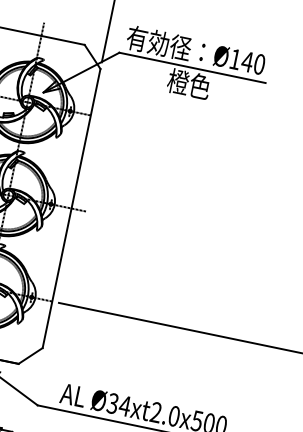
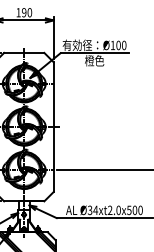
text: (247, 61) -> (118, 45), Ø140 -> Ø100

